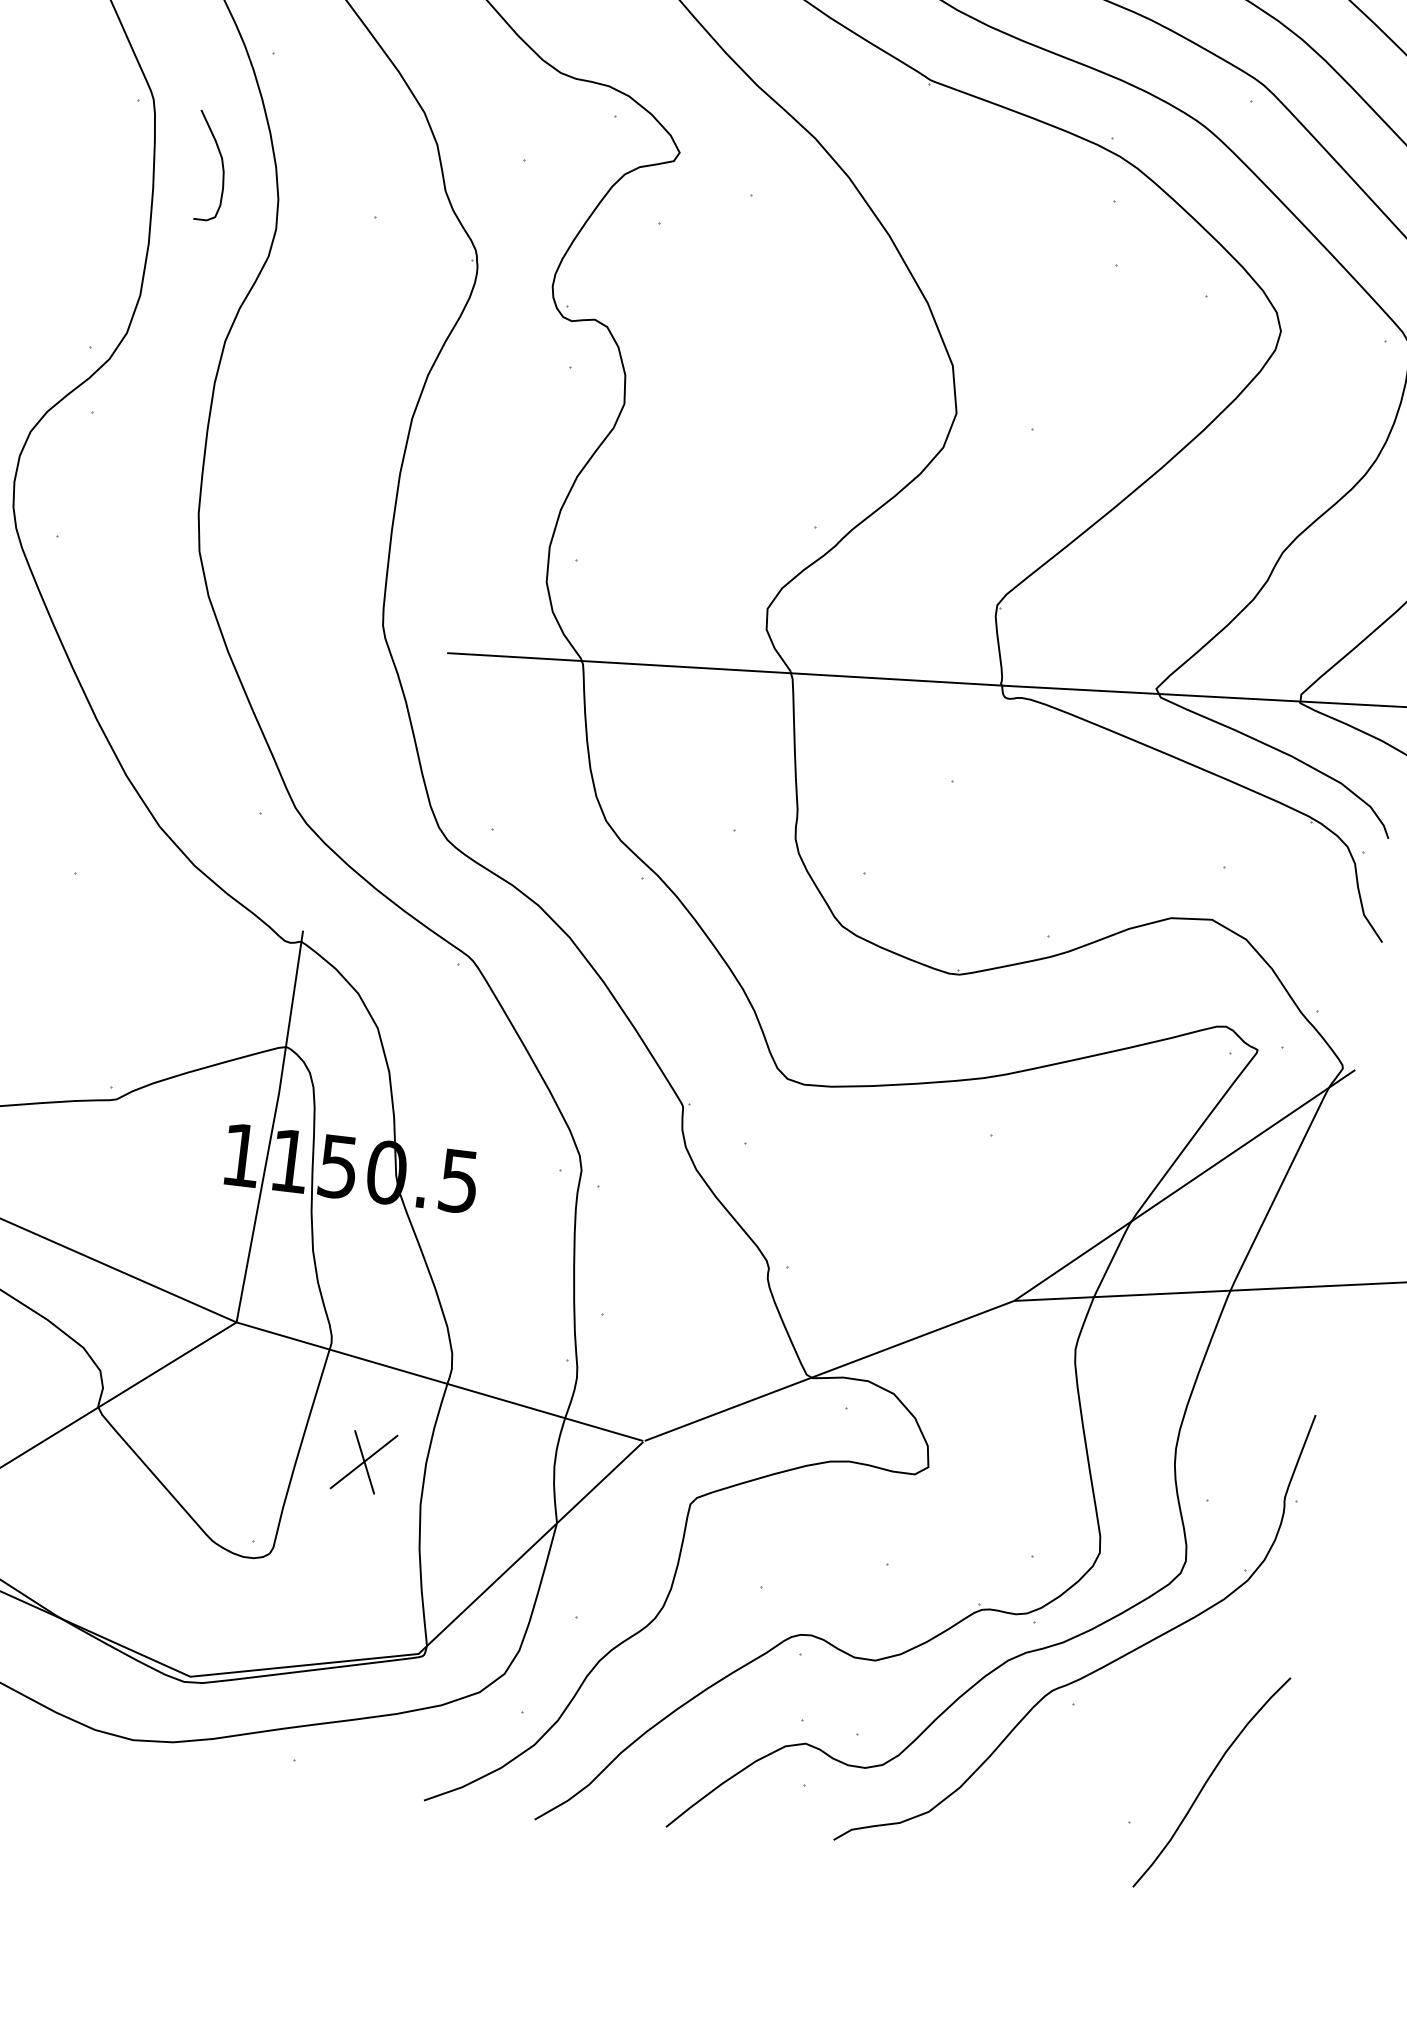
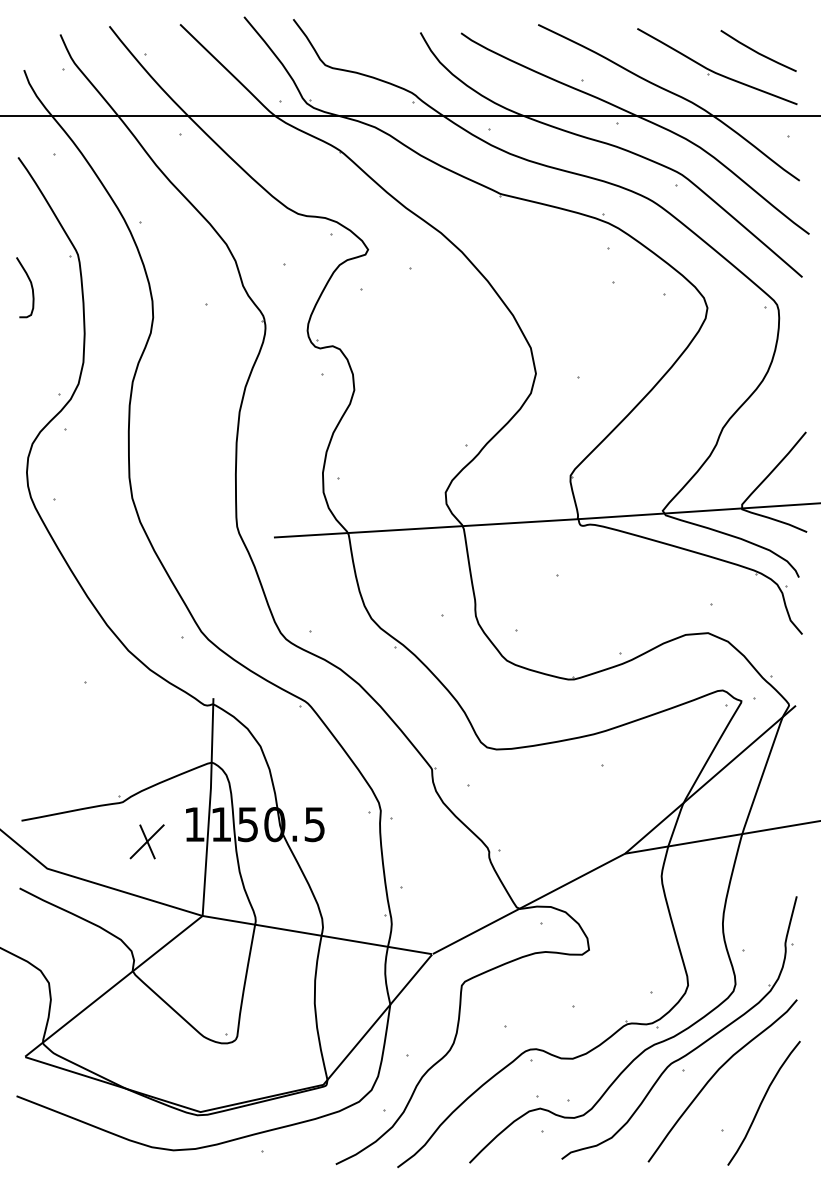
curve: (220, 163) -> (30, 285), moved
part: (362, 1461) -> (146, 841), moved
curve: (1132, 1718) -> (716, 1073), added

